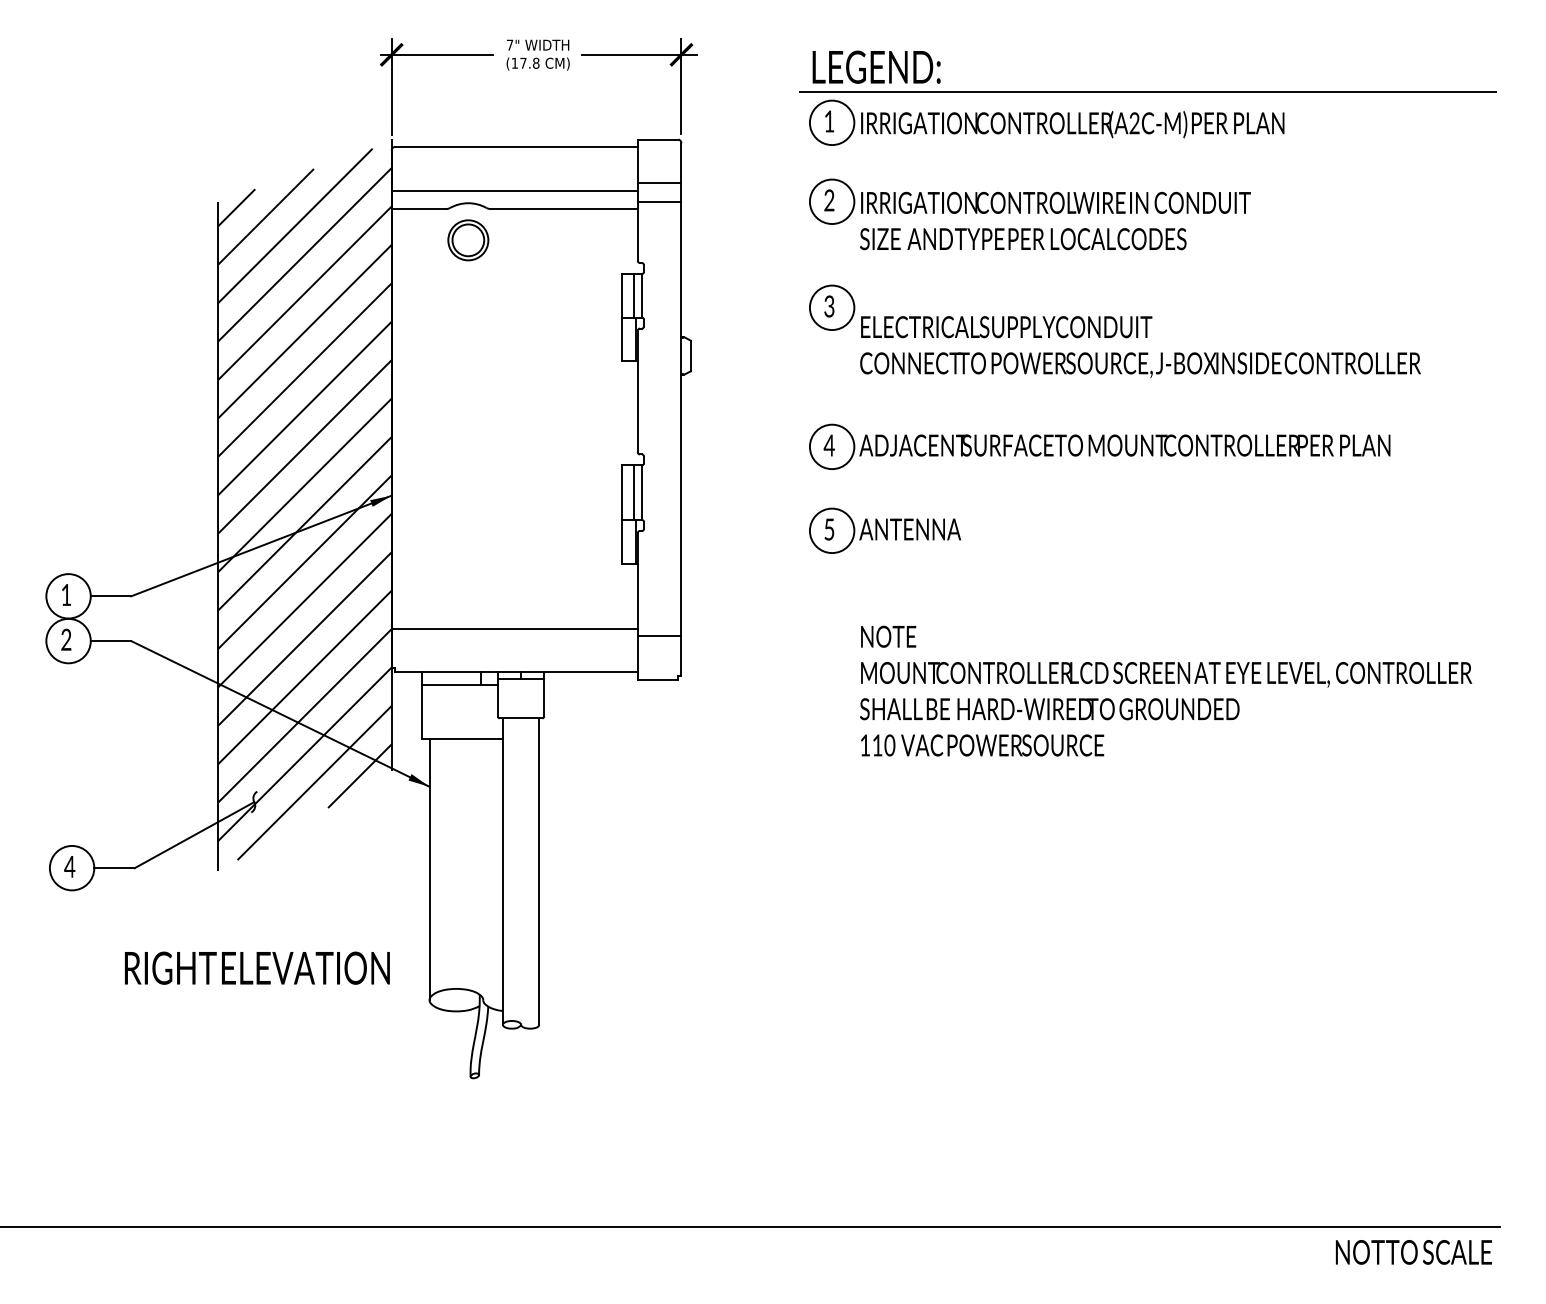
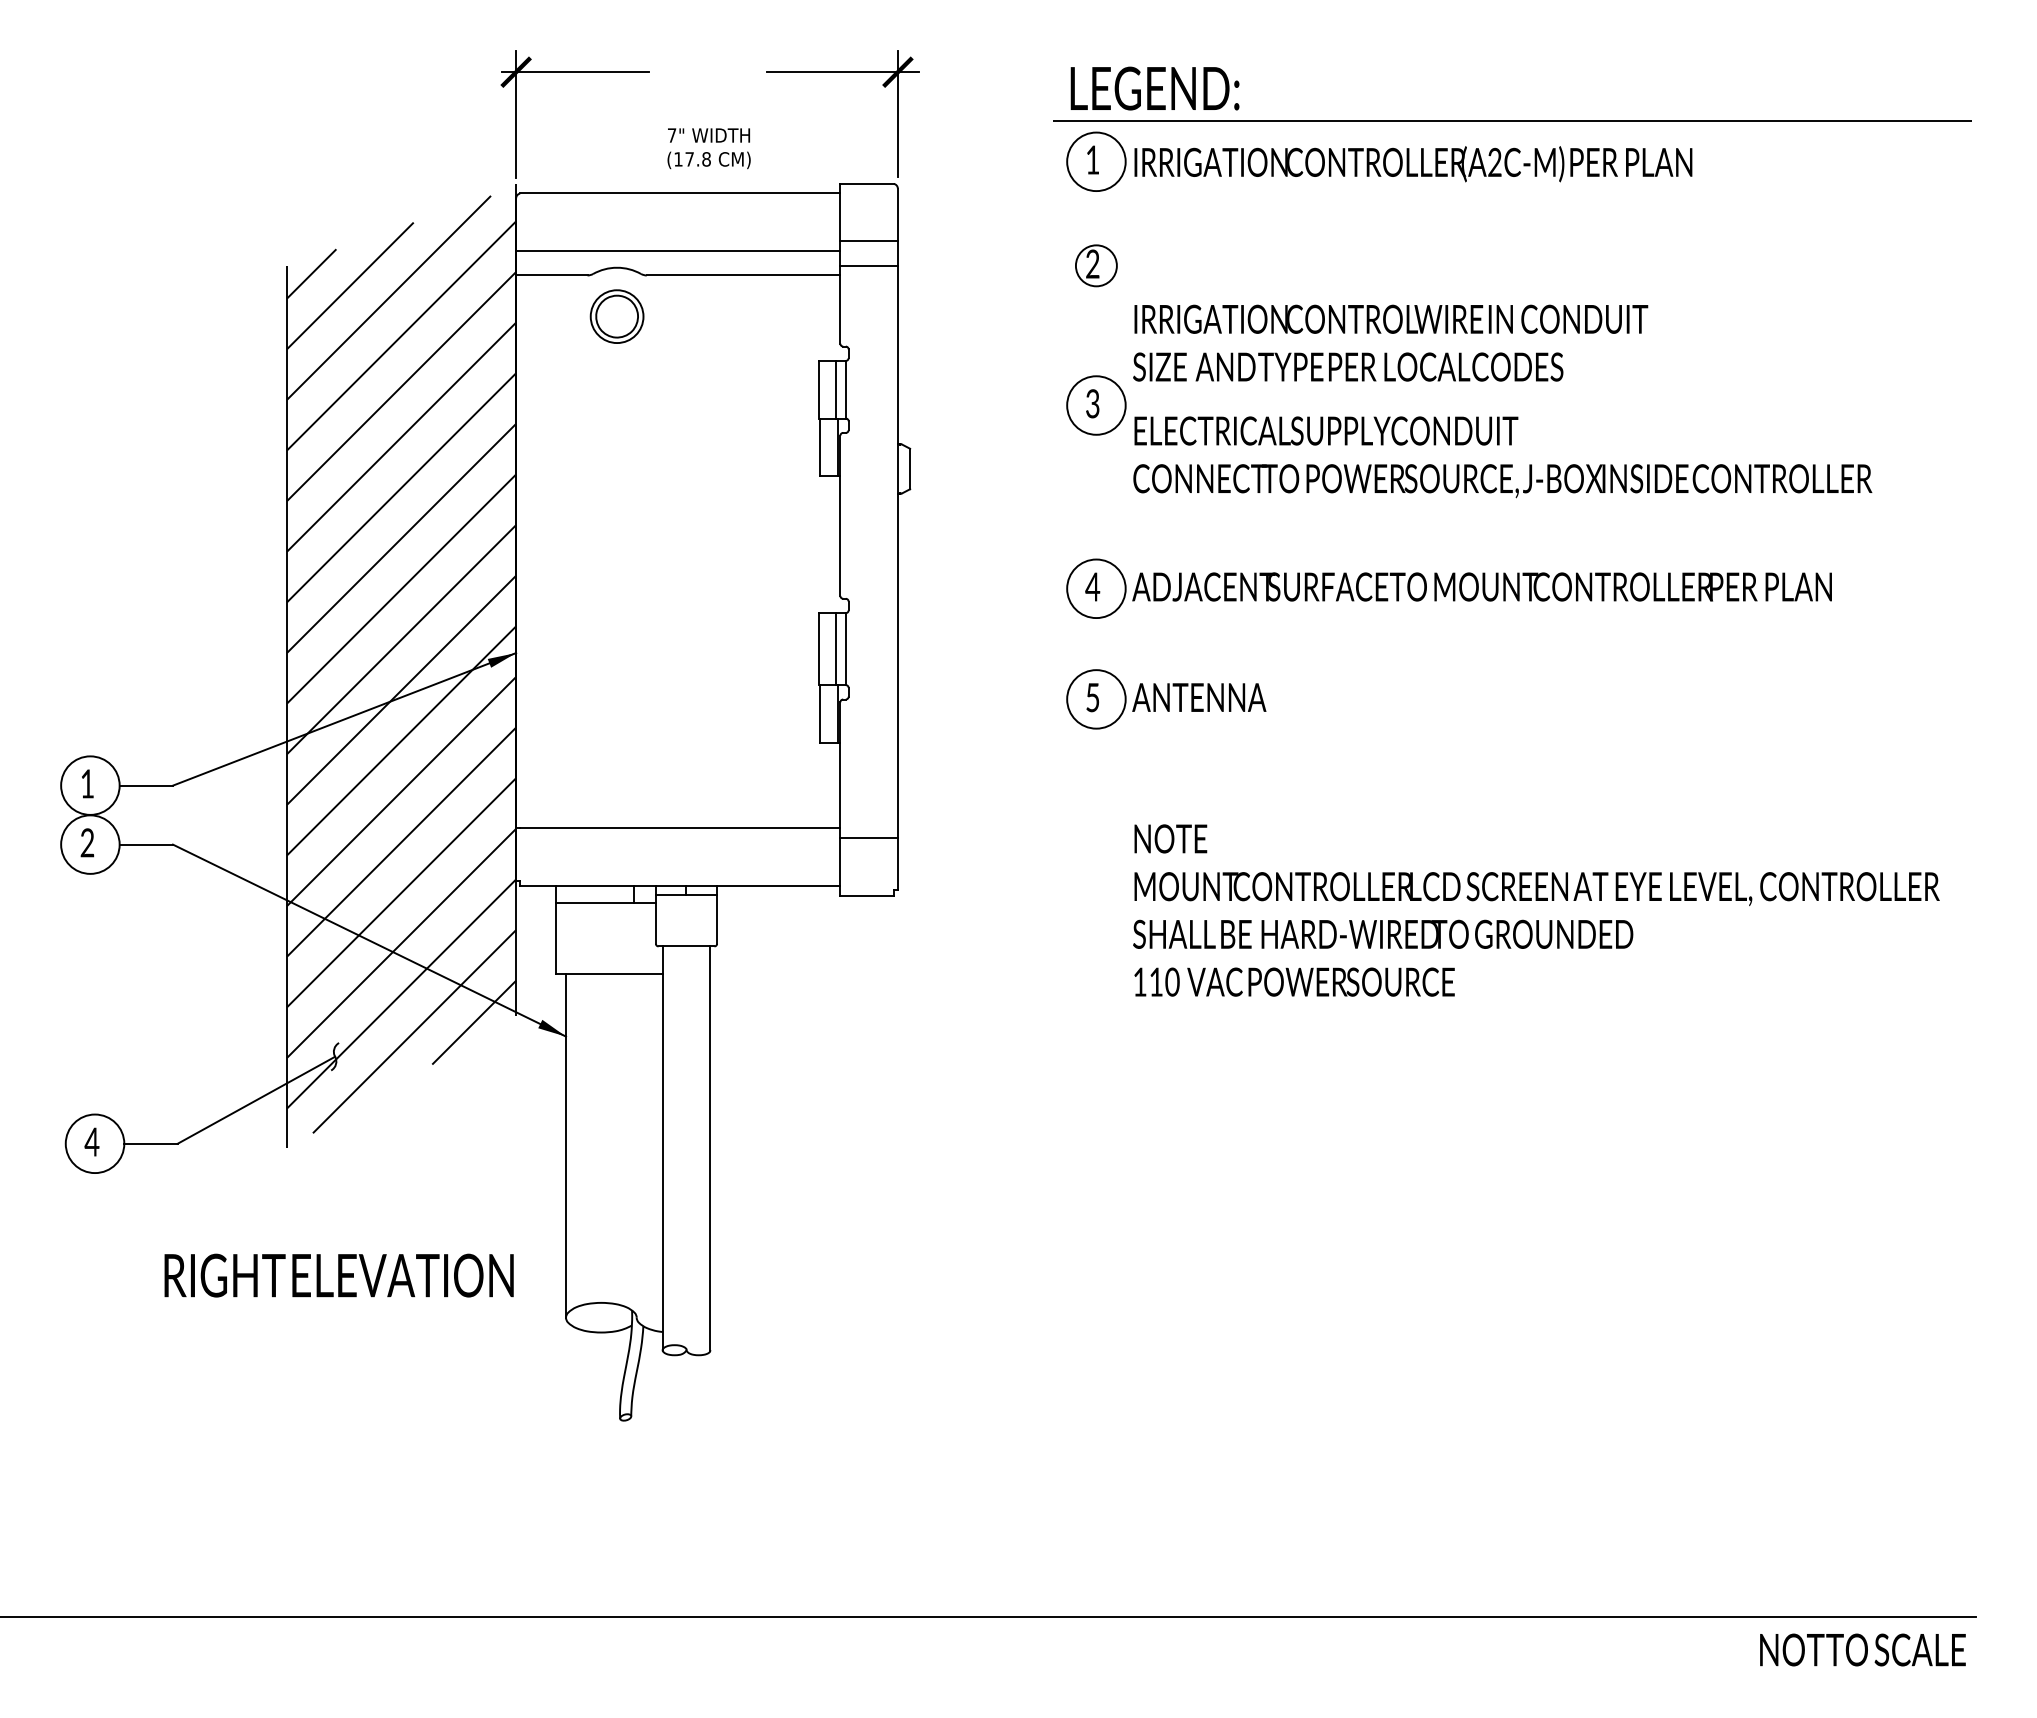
text: (537, 55) -> (708, 148), moved
circle: (832, 201) -> (1096, 265), size x0.7
text: (1055, 220) -> (1390, 342), moved

